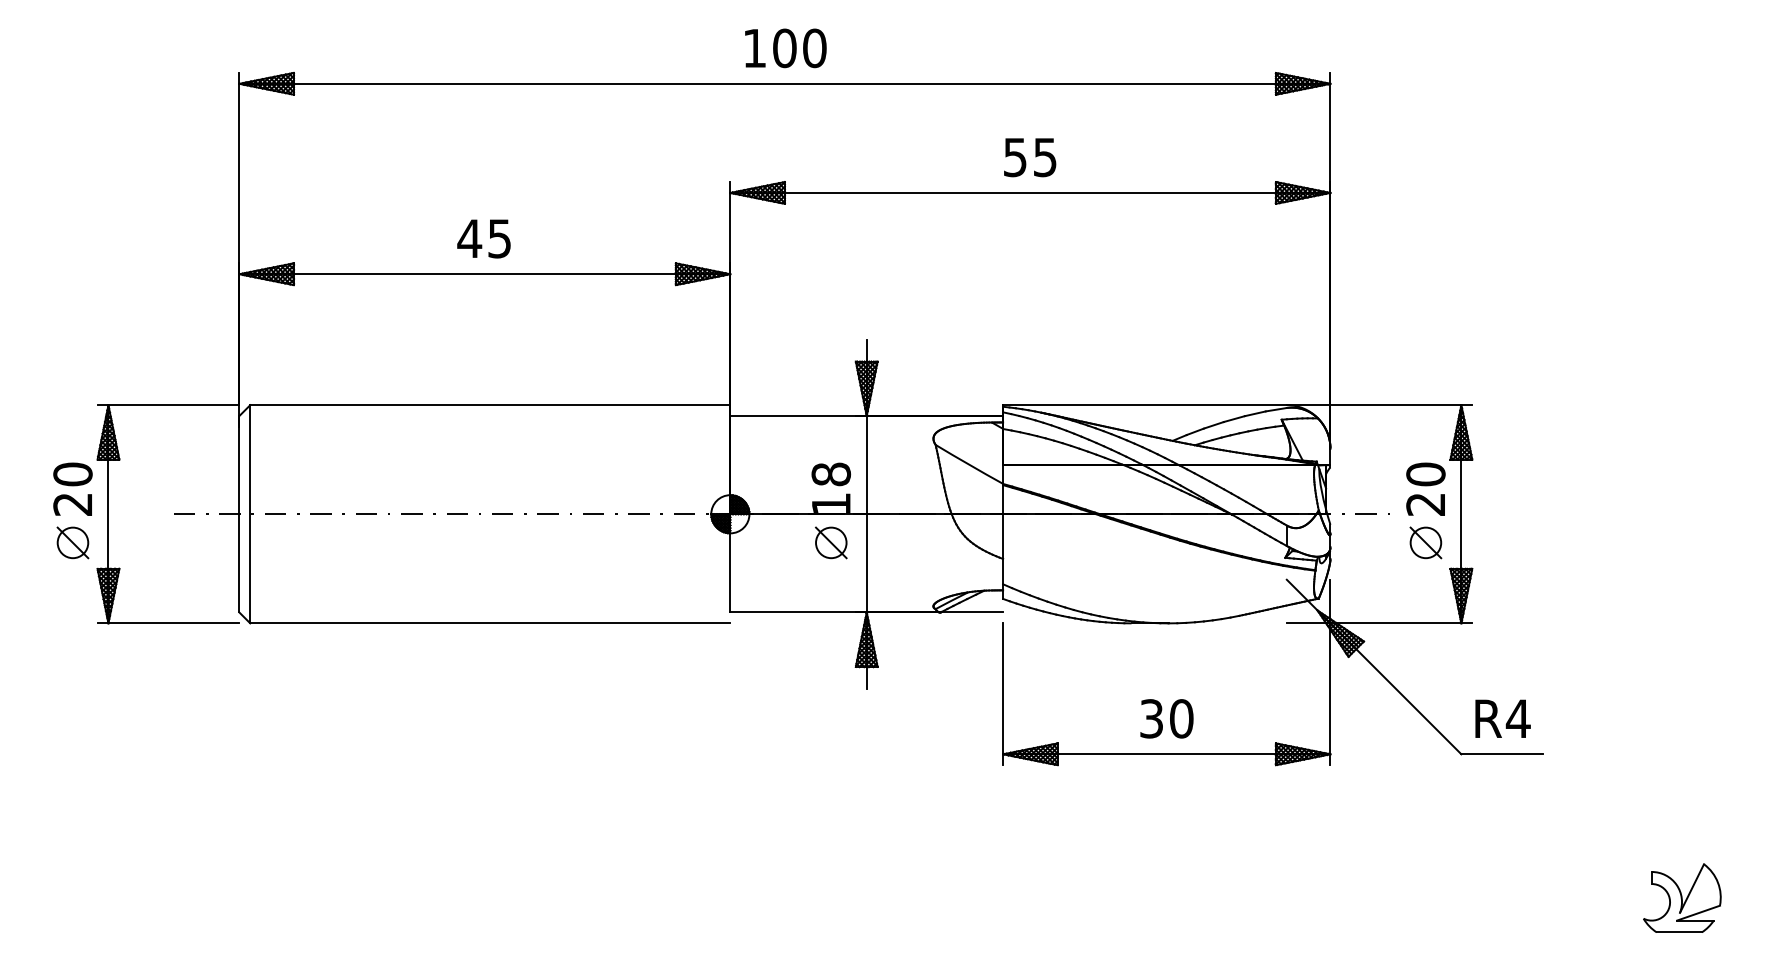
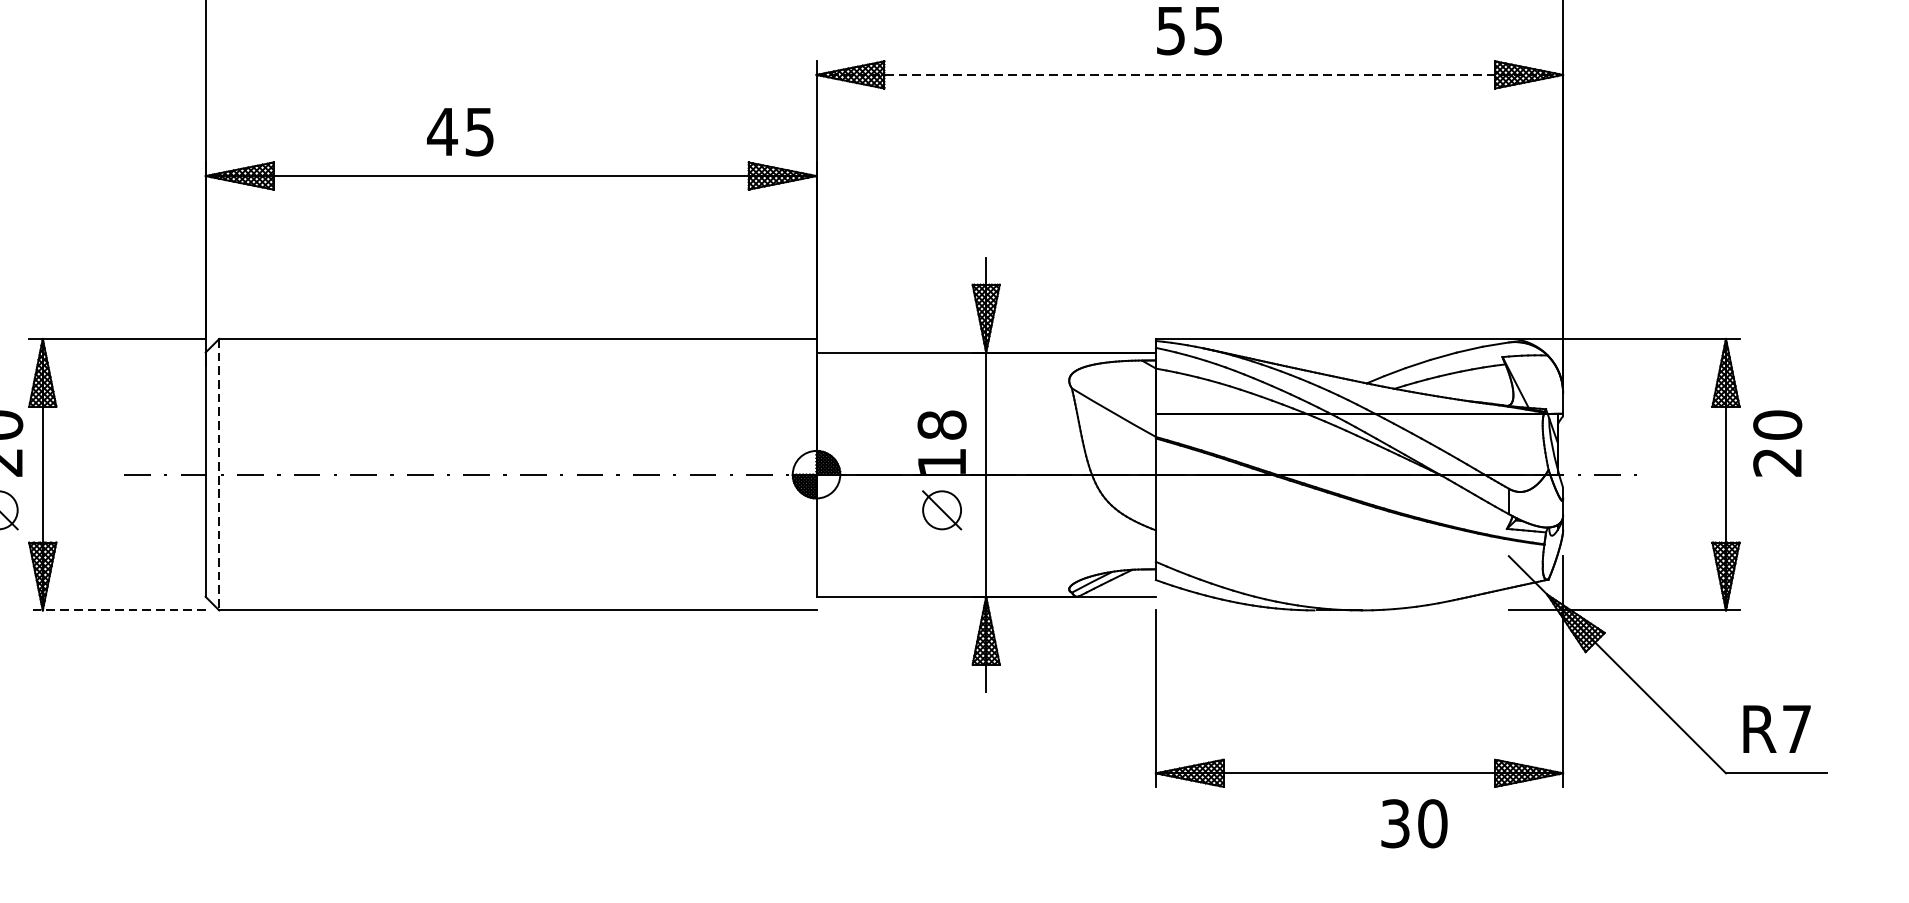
line: (1030, 192) -> (1189, 74), solid -> dashed
text: (483, 238) -> (459, 131), moved
text: (1425, 488) -> (1777, 442), moved
line: (250, 514) -> (219, 474), solid -> dashed
part: (1425, 542) -> (1681, 509), removed
line: (168, 623) -> (117, 610), solid -> dashed
text: (1166, 718) -> (1413, 823), moved
text: (1517, 718) -> (1795, 728), R4 -> R7

